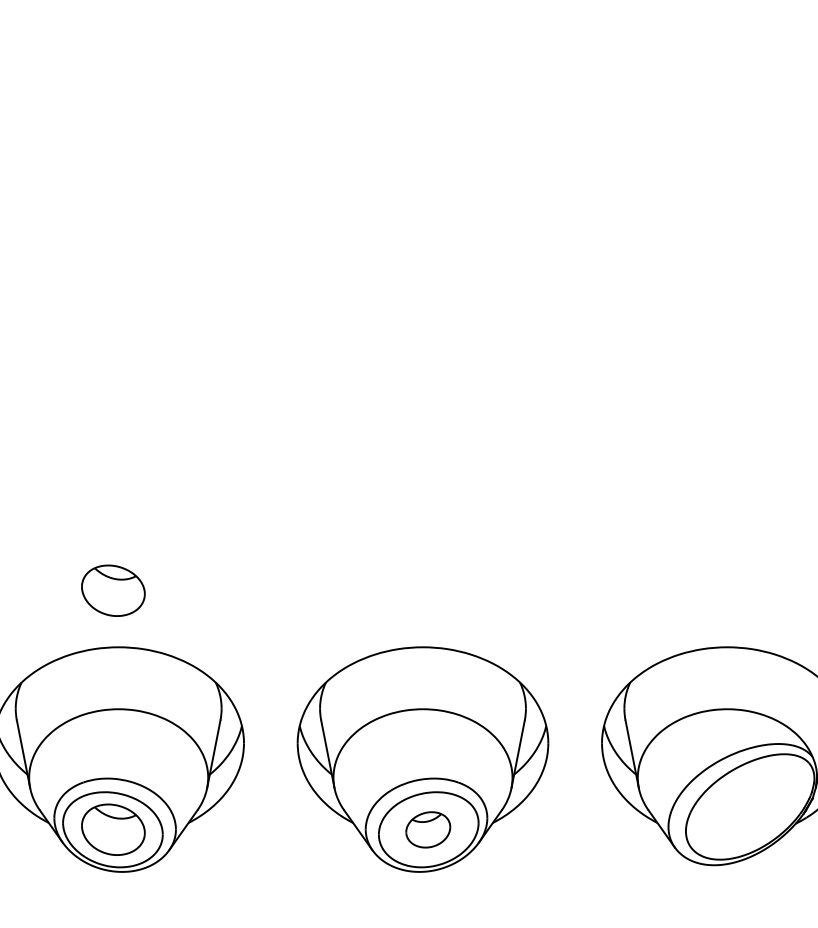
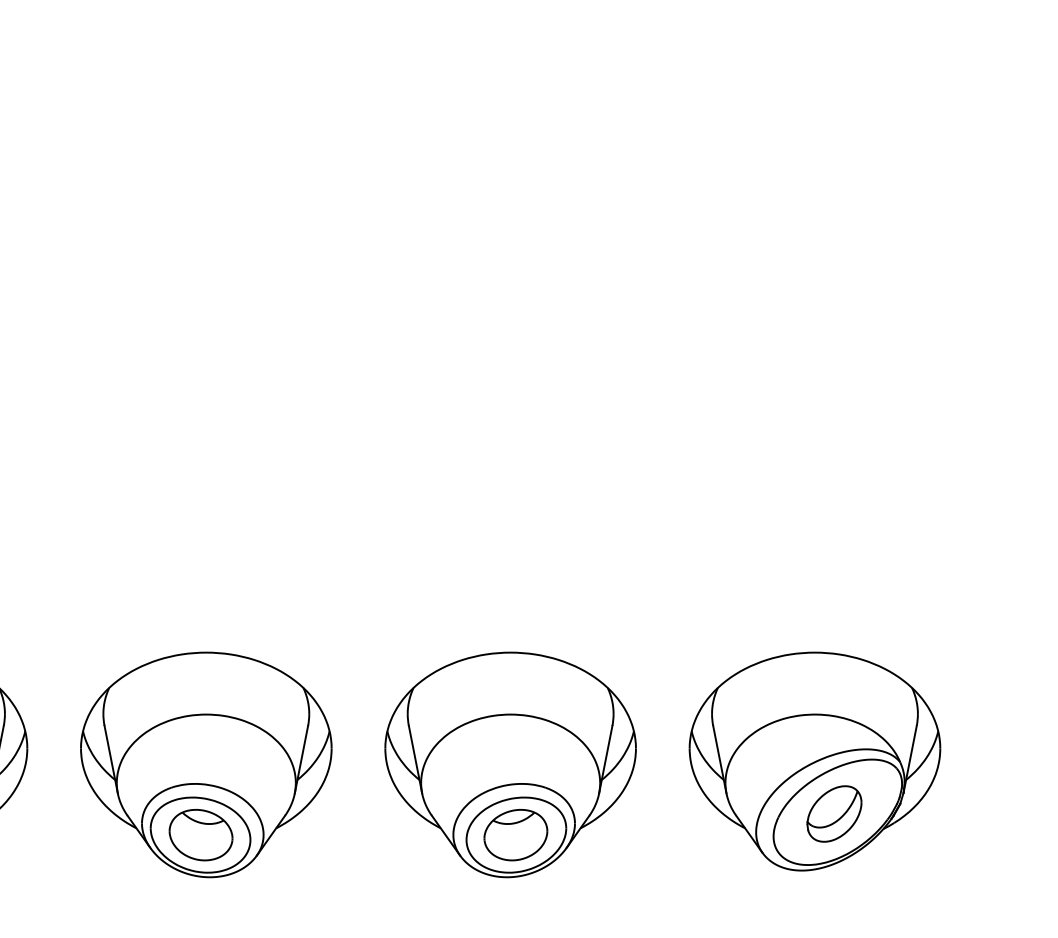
part: (112, 591) -> (200, 596), removed
part: (746, 808) -> (834, 813), added
part: (427, 830) -> (515, 835), size x1.43

